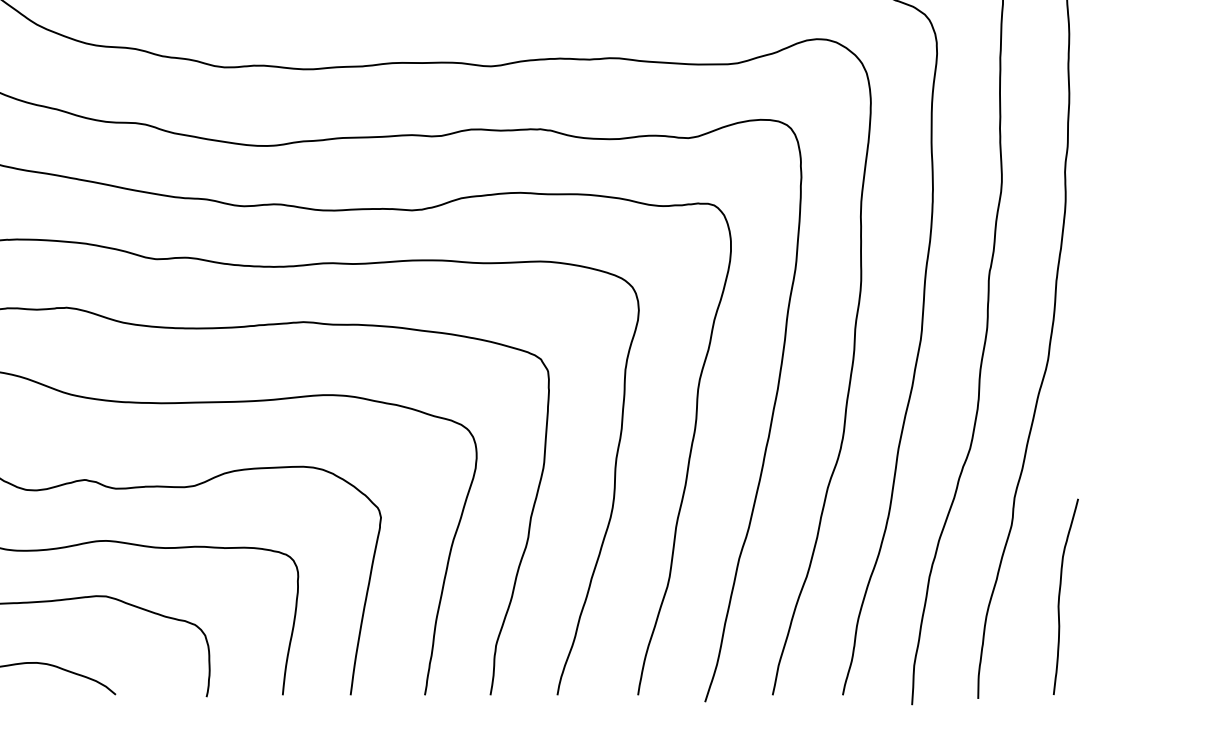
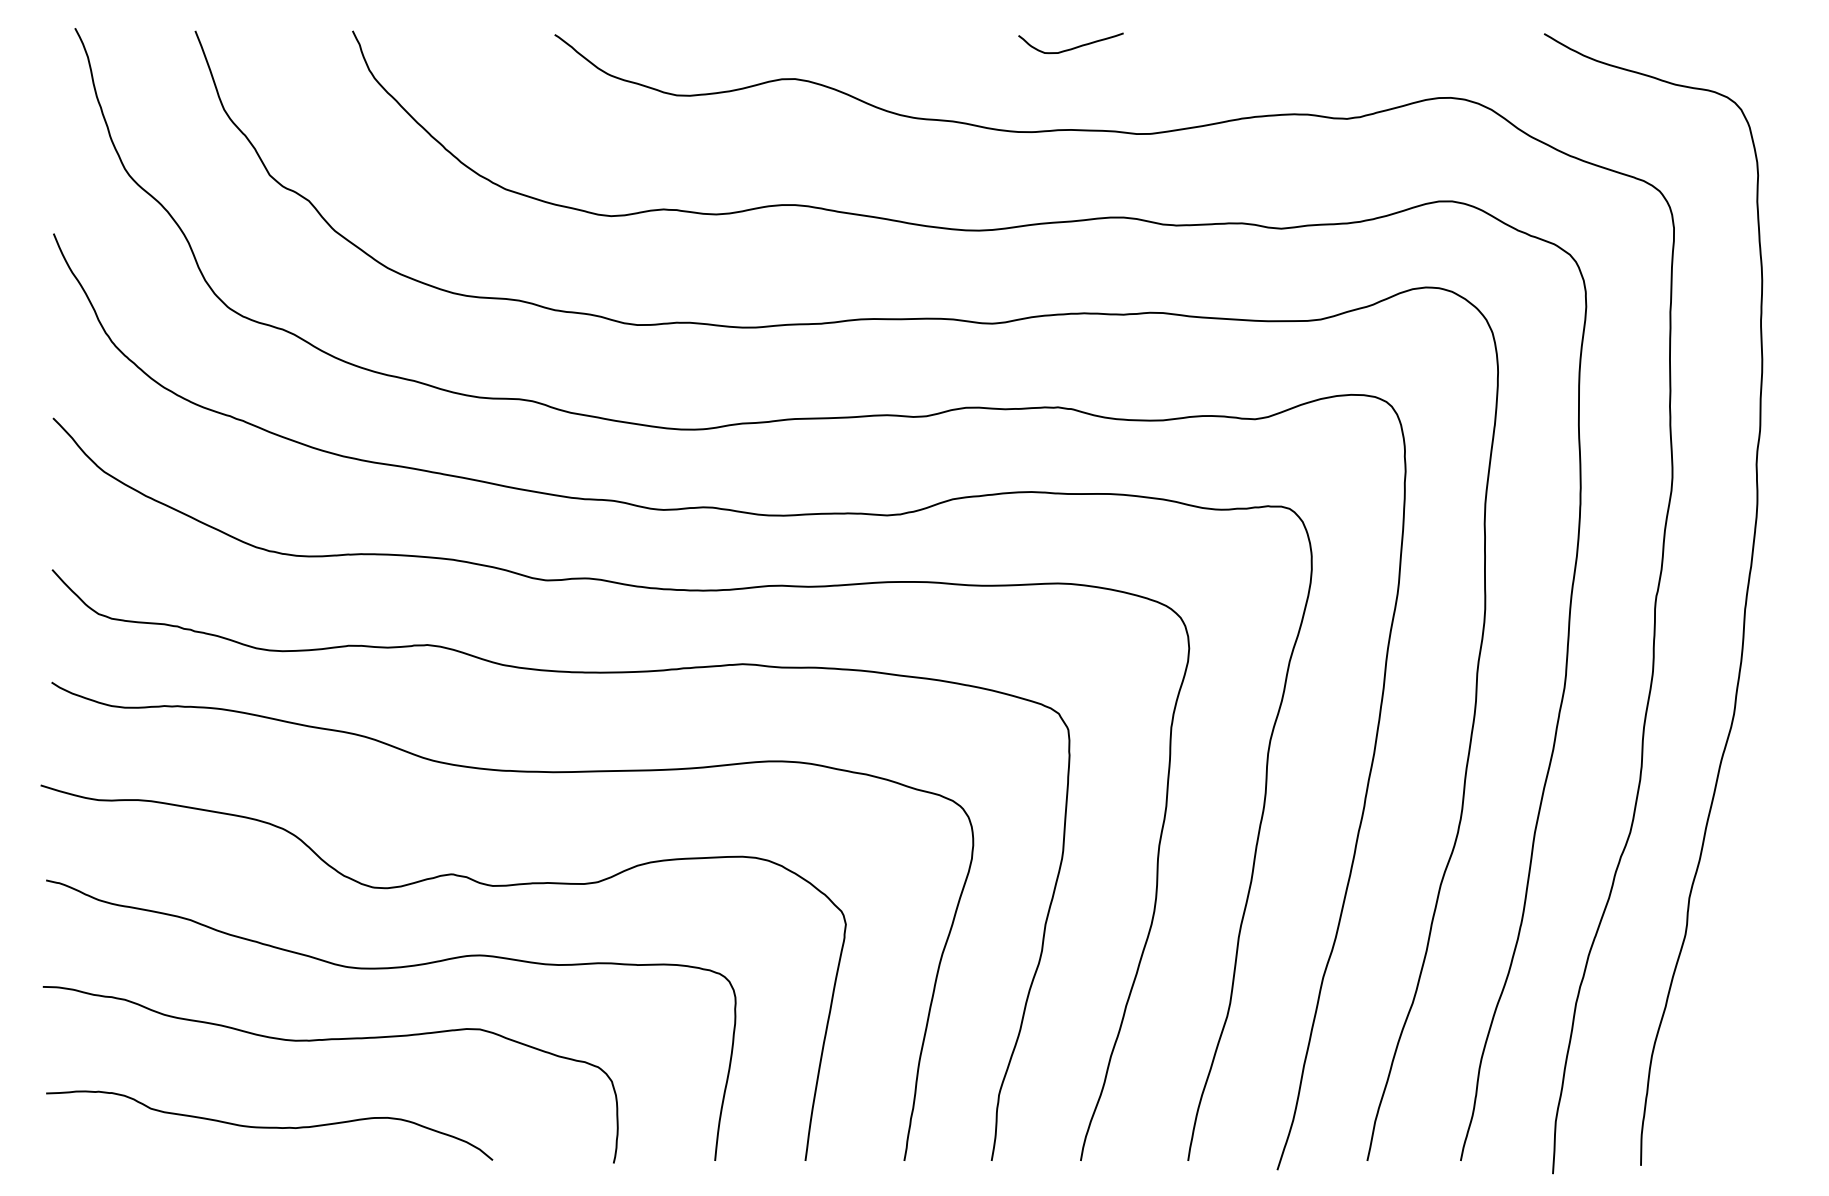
curve: (1059, 596) -> (1749, 1029), removed

